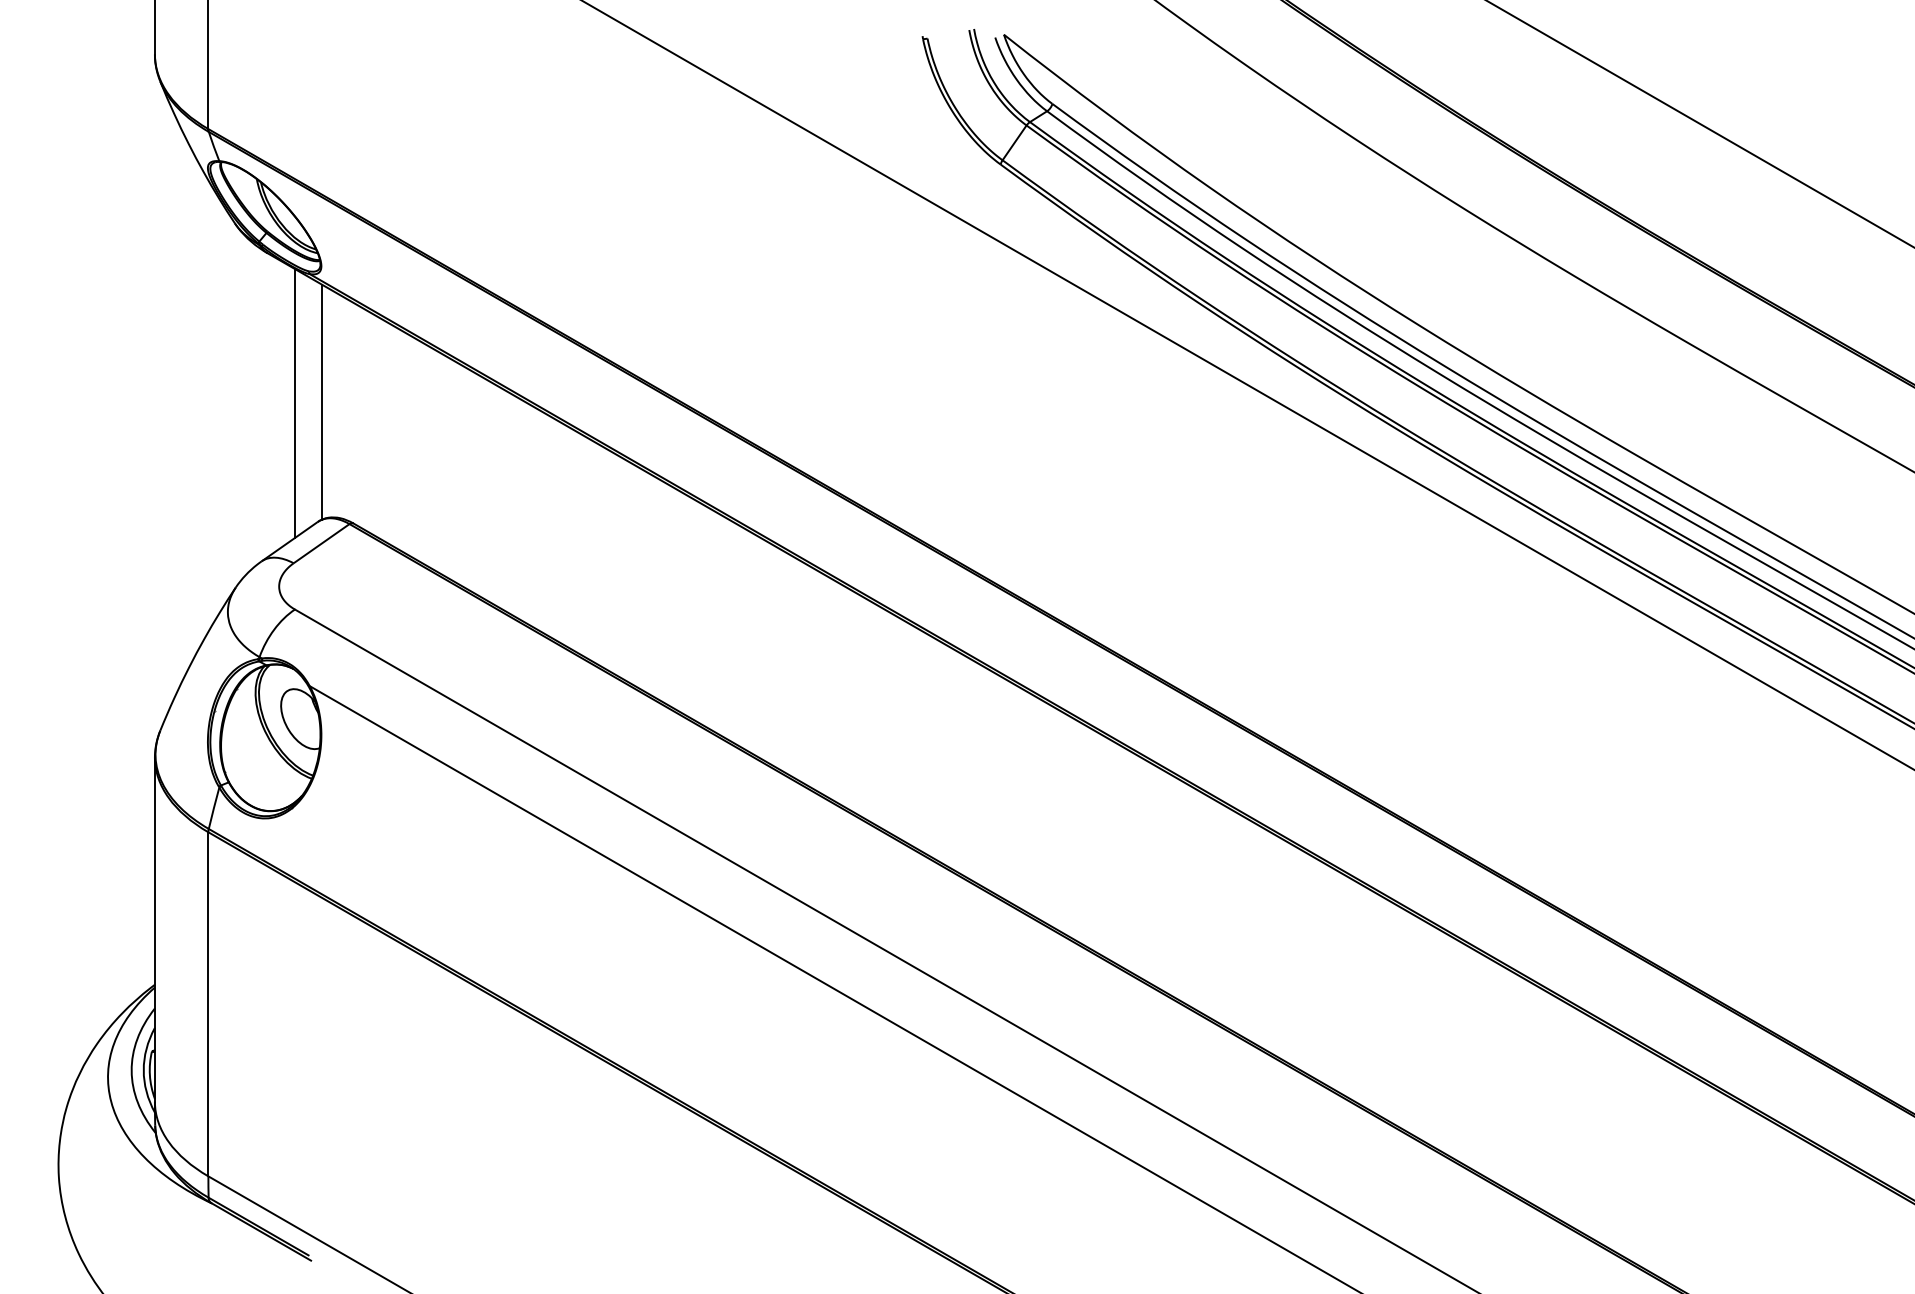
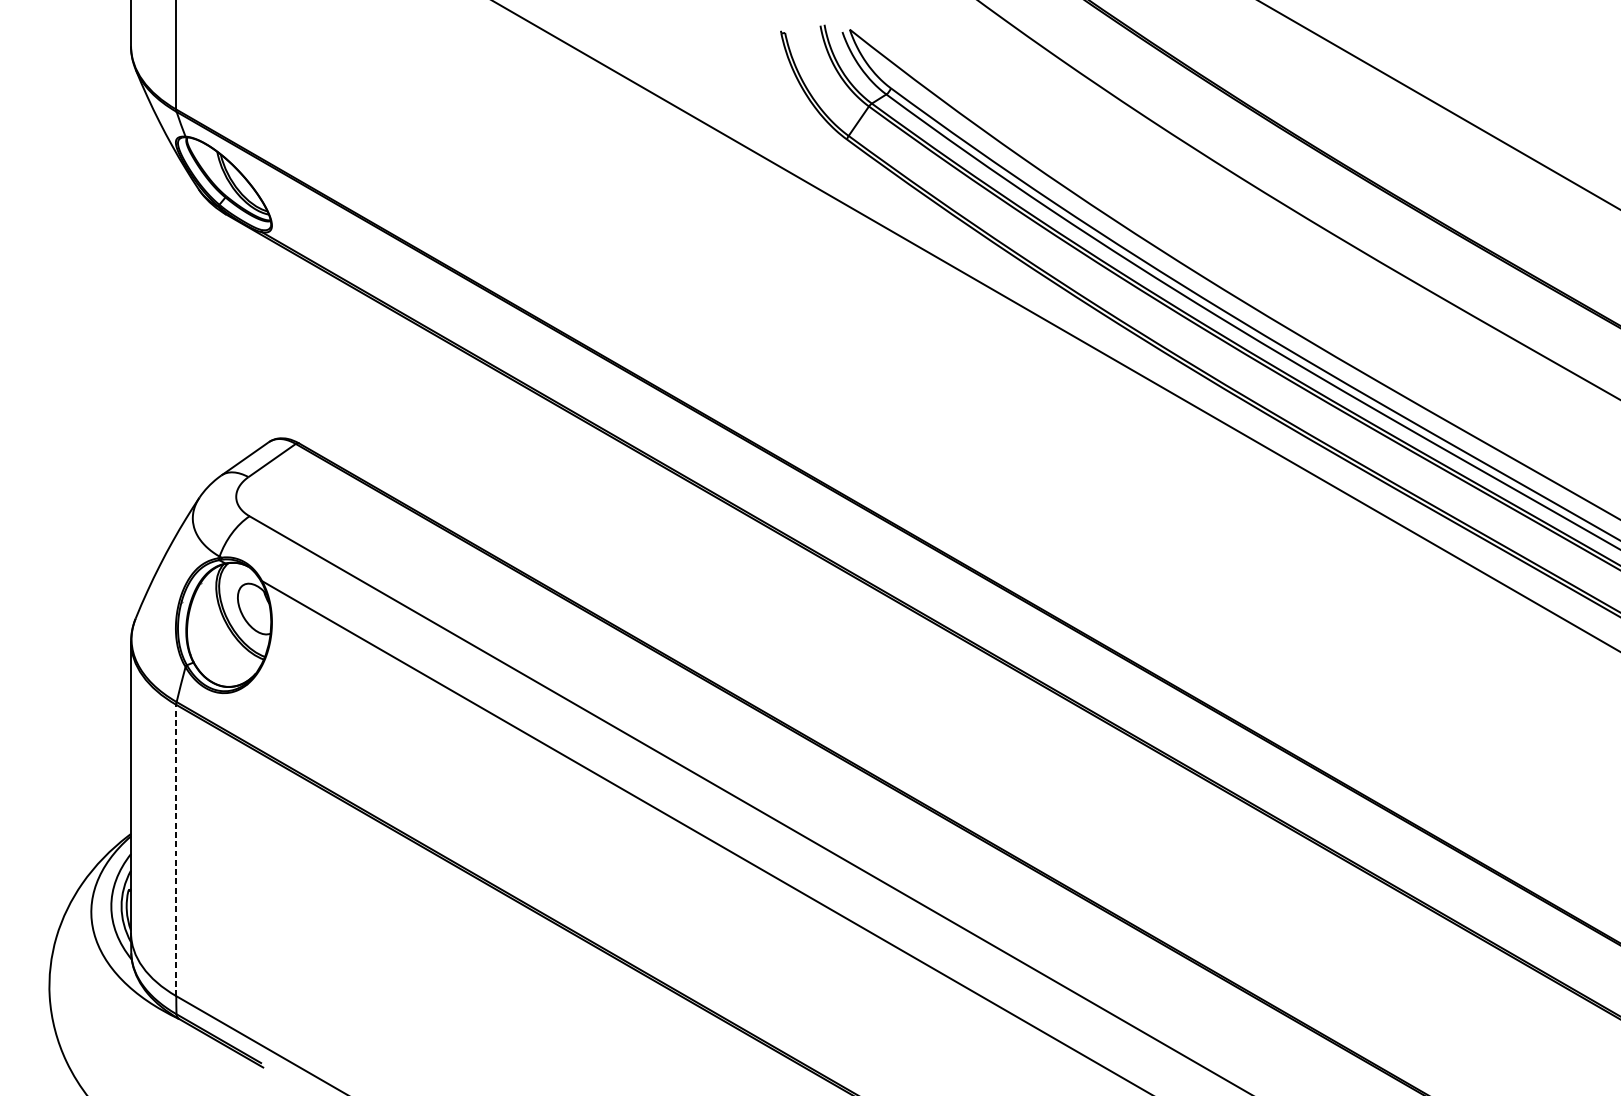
line: (321, 401) -> (272, 340), removed
line: (295, 403) -> (250, 341), removed
line: (208, 1003) -> (176, 849), solid -> dashed

